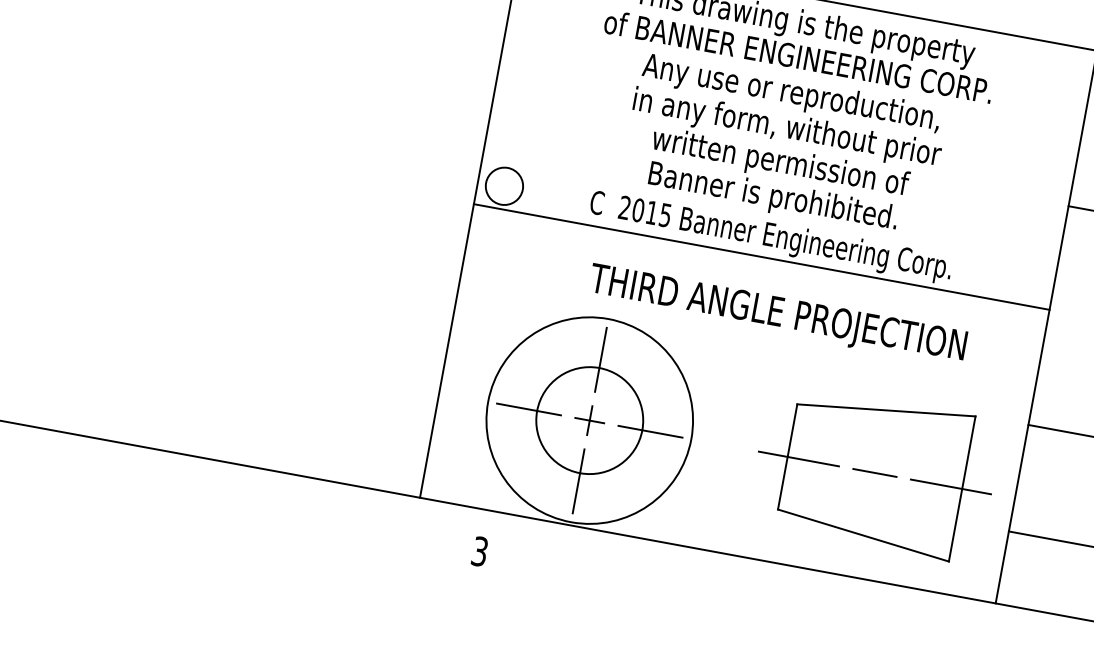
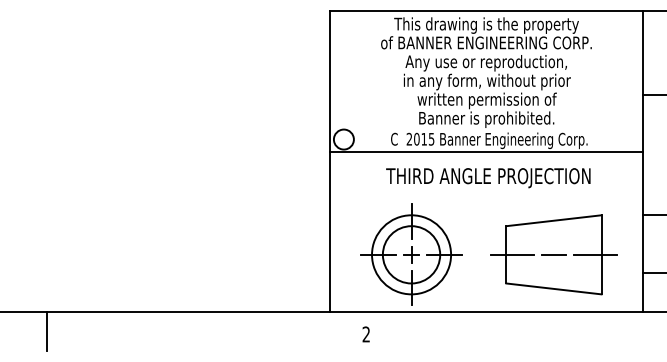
text: (777, 316) -> (488, 178), moved
circle: (589, 420) -> (411, 254), size x0.71
part: (874, 472) -> (553, 254), moved
text: (478, 551) -> (365, 334), 3 -> 2

